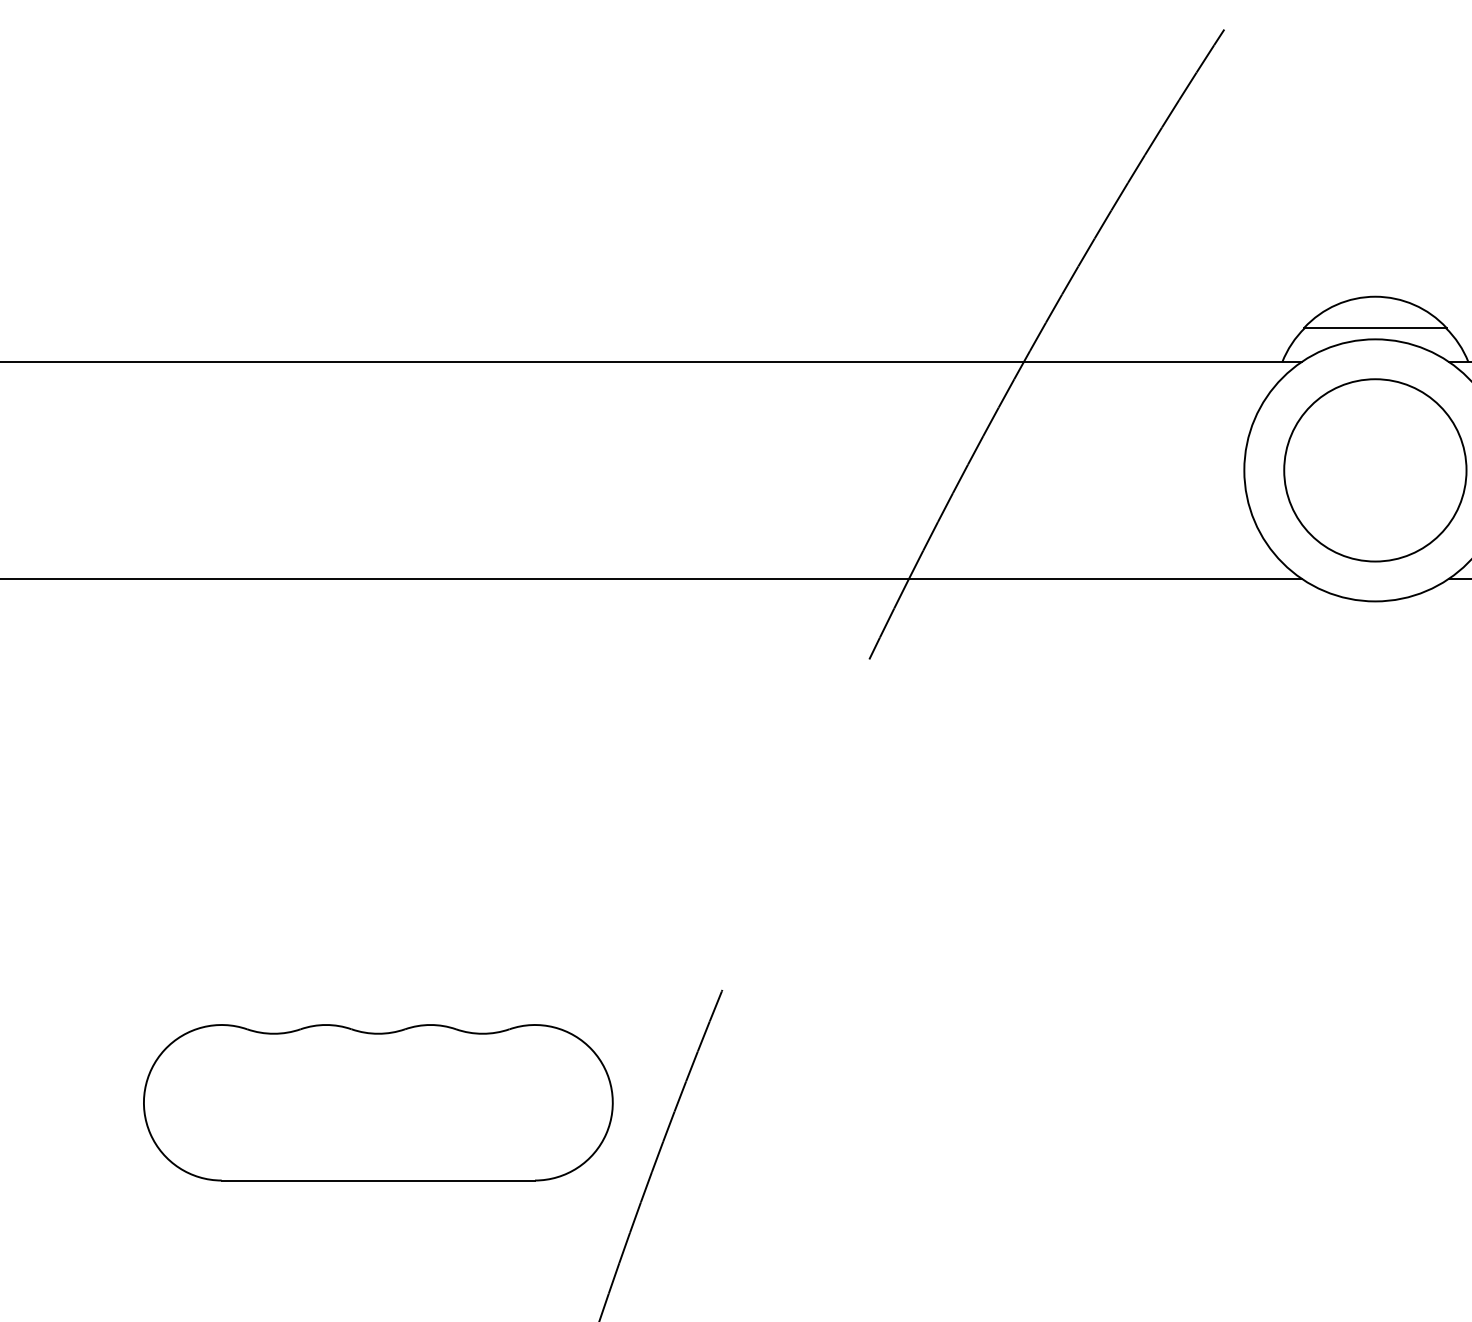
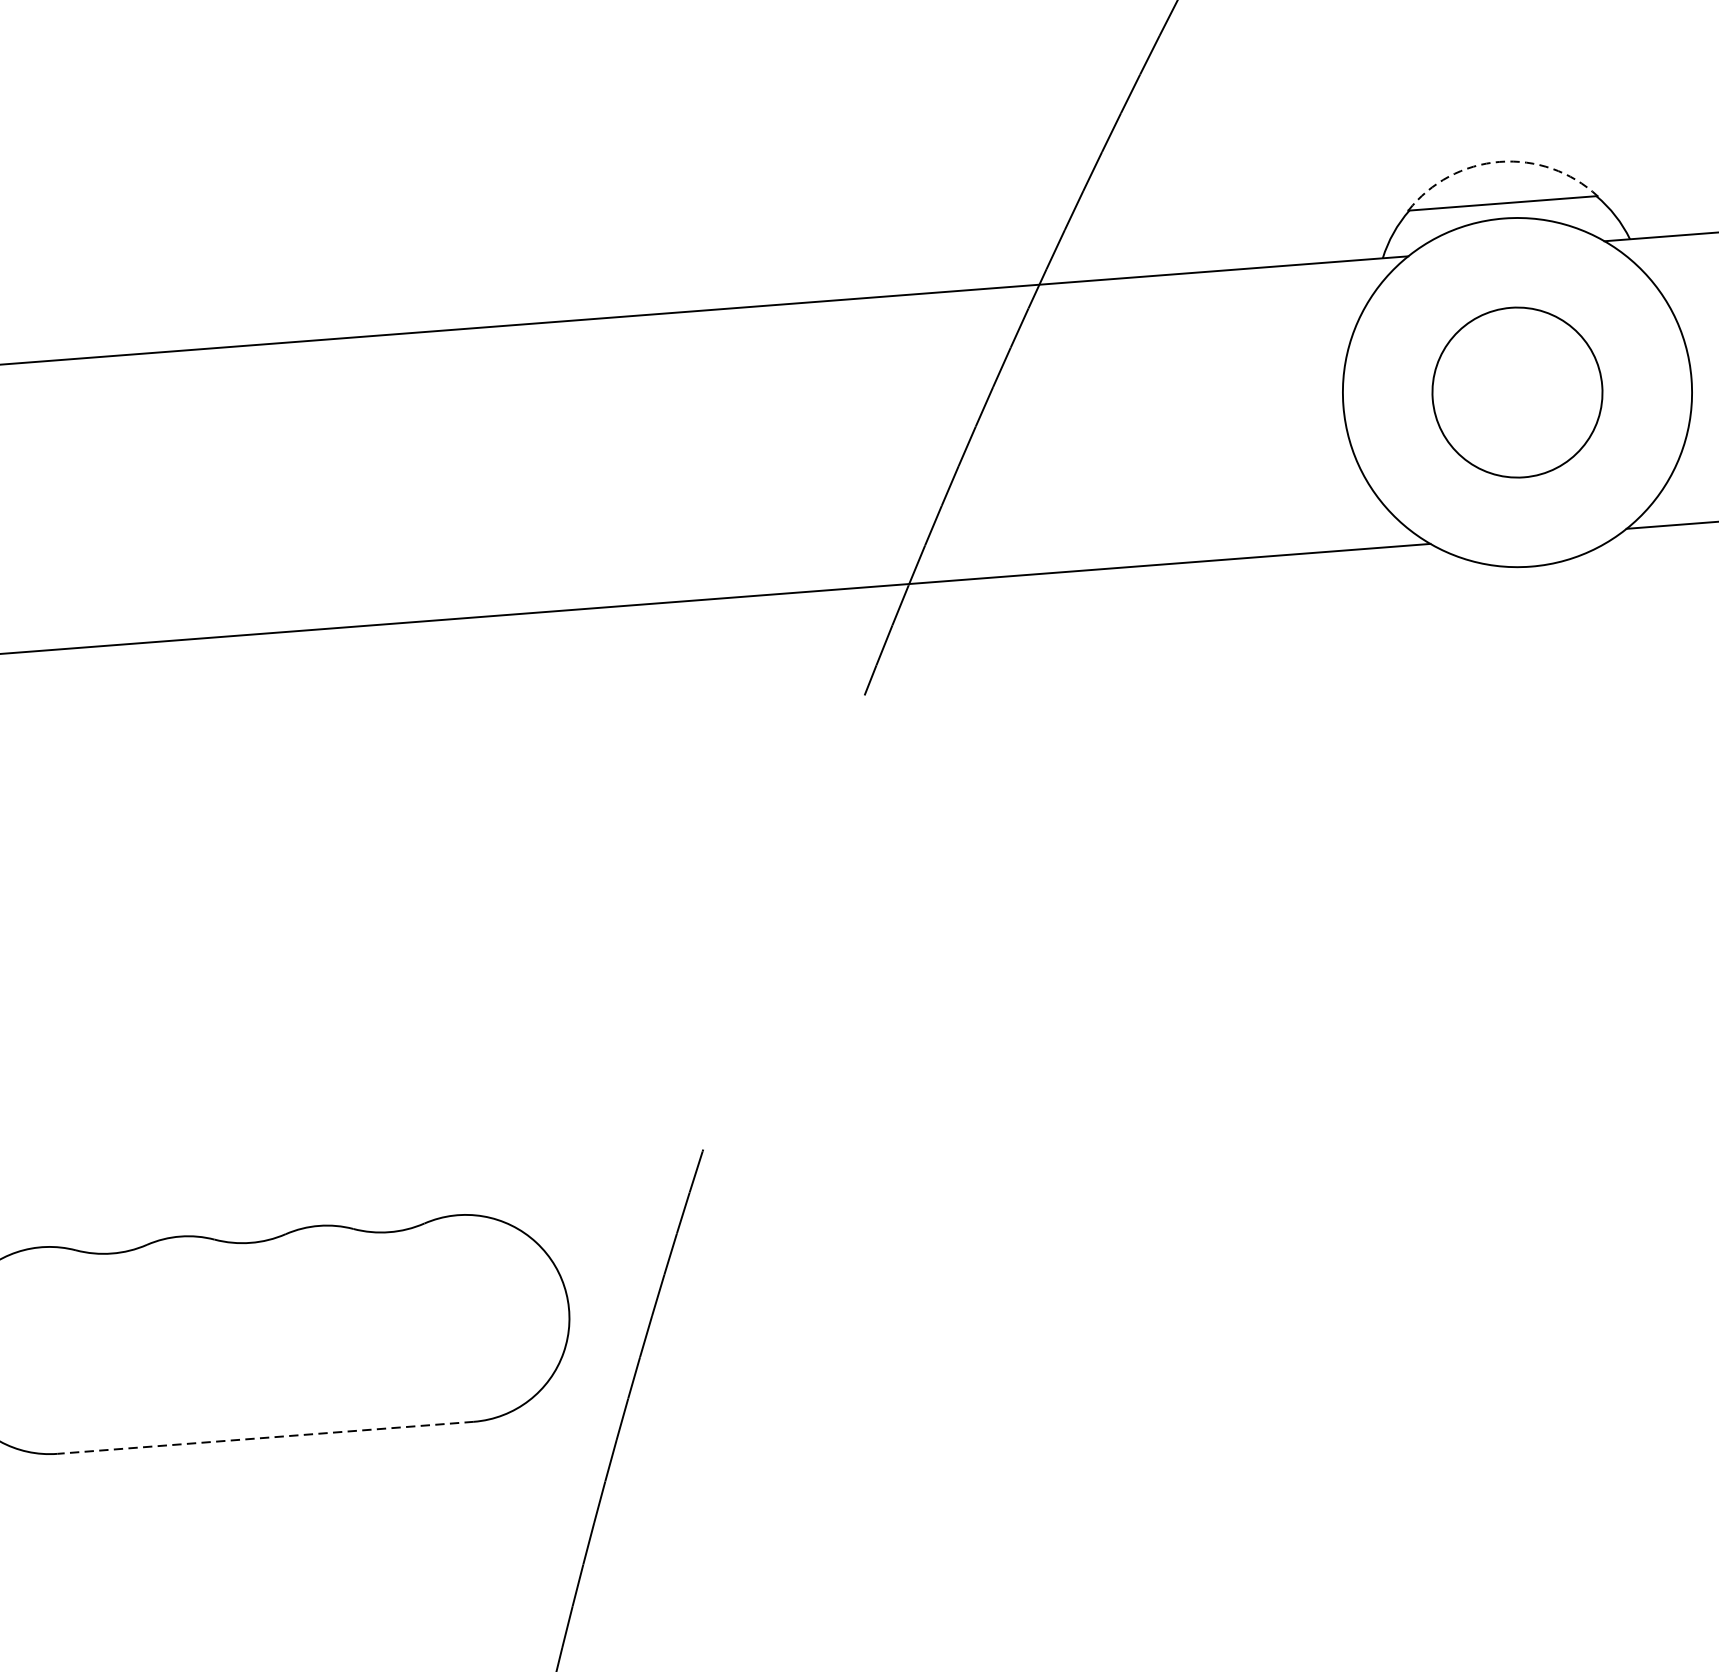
arc: (1375, 296) -> (1499, 161), solid -> dashed
circle: (1375, 470) -> (1517, 392), size x0.7
line: (378, 1180) -> (265, 1437), solid -> dashed

